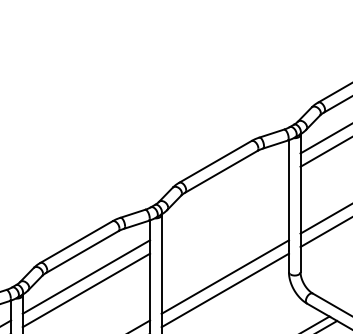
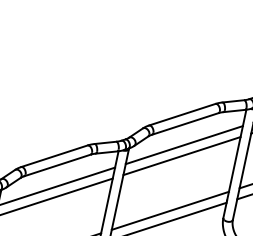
line: (224, 196) -> (183, 144), added
line: (224, 210) -> (181, 156), added

